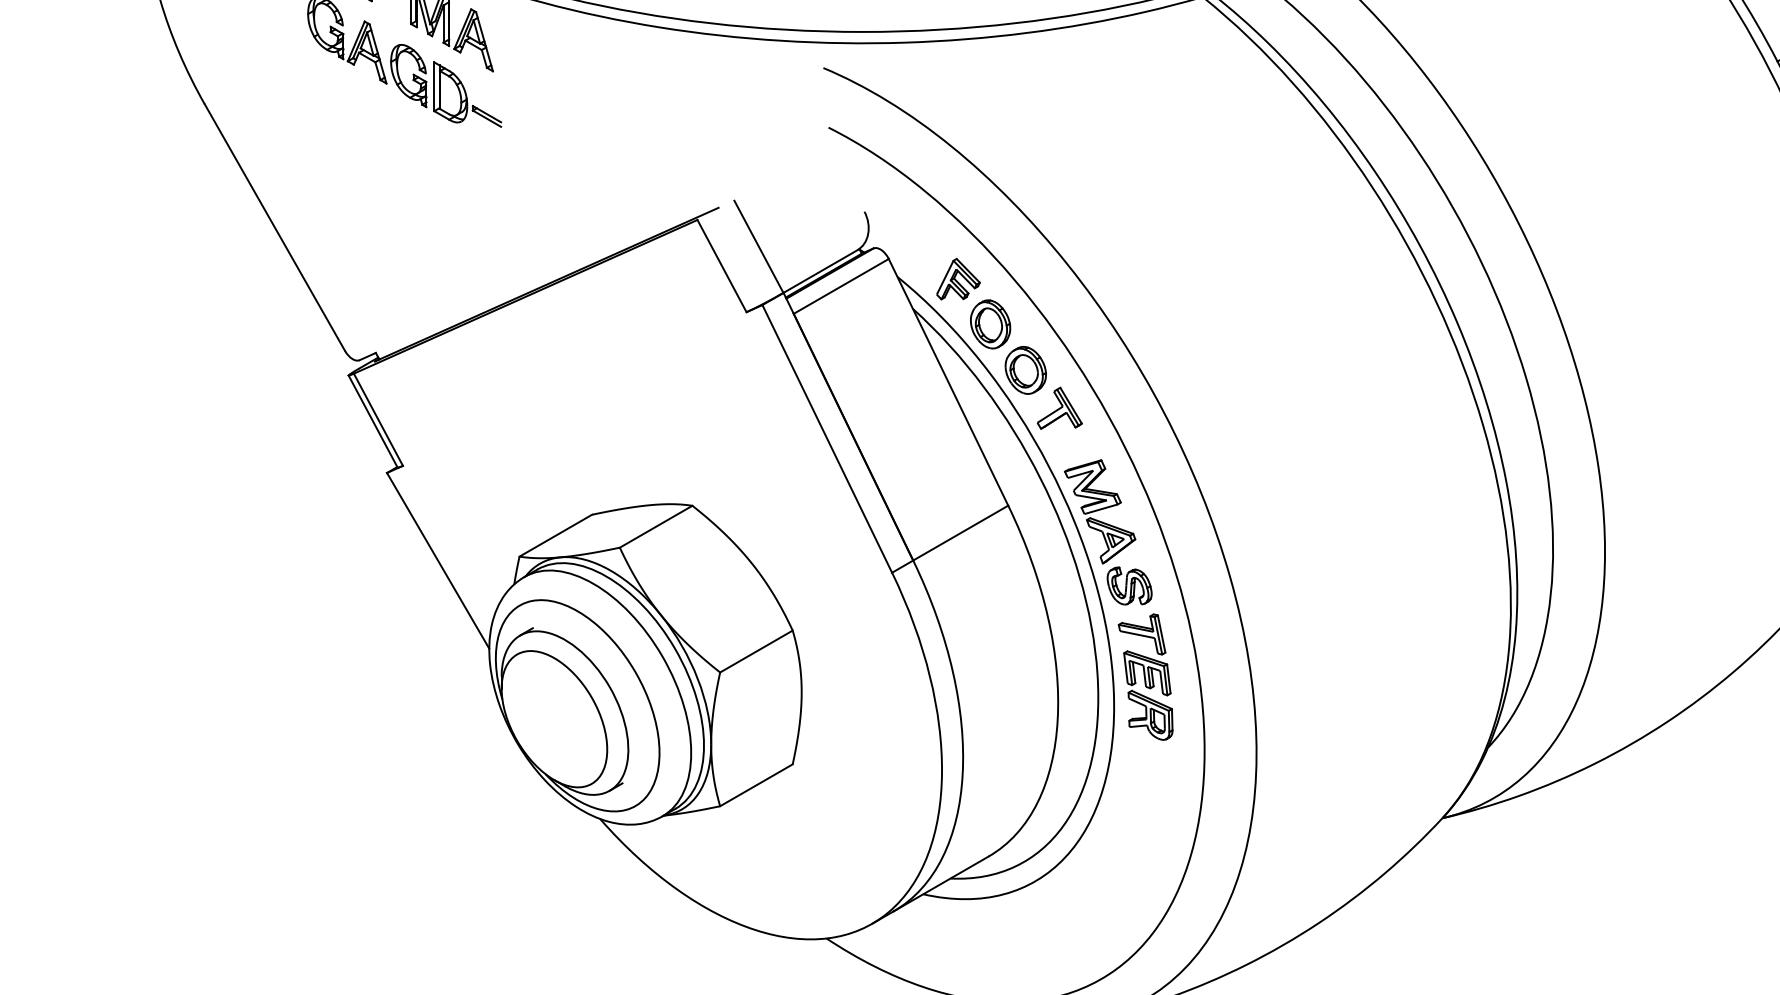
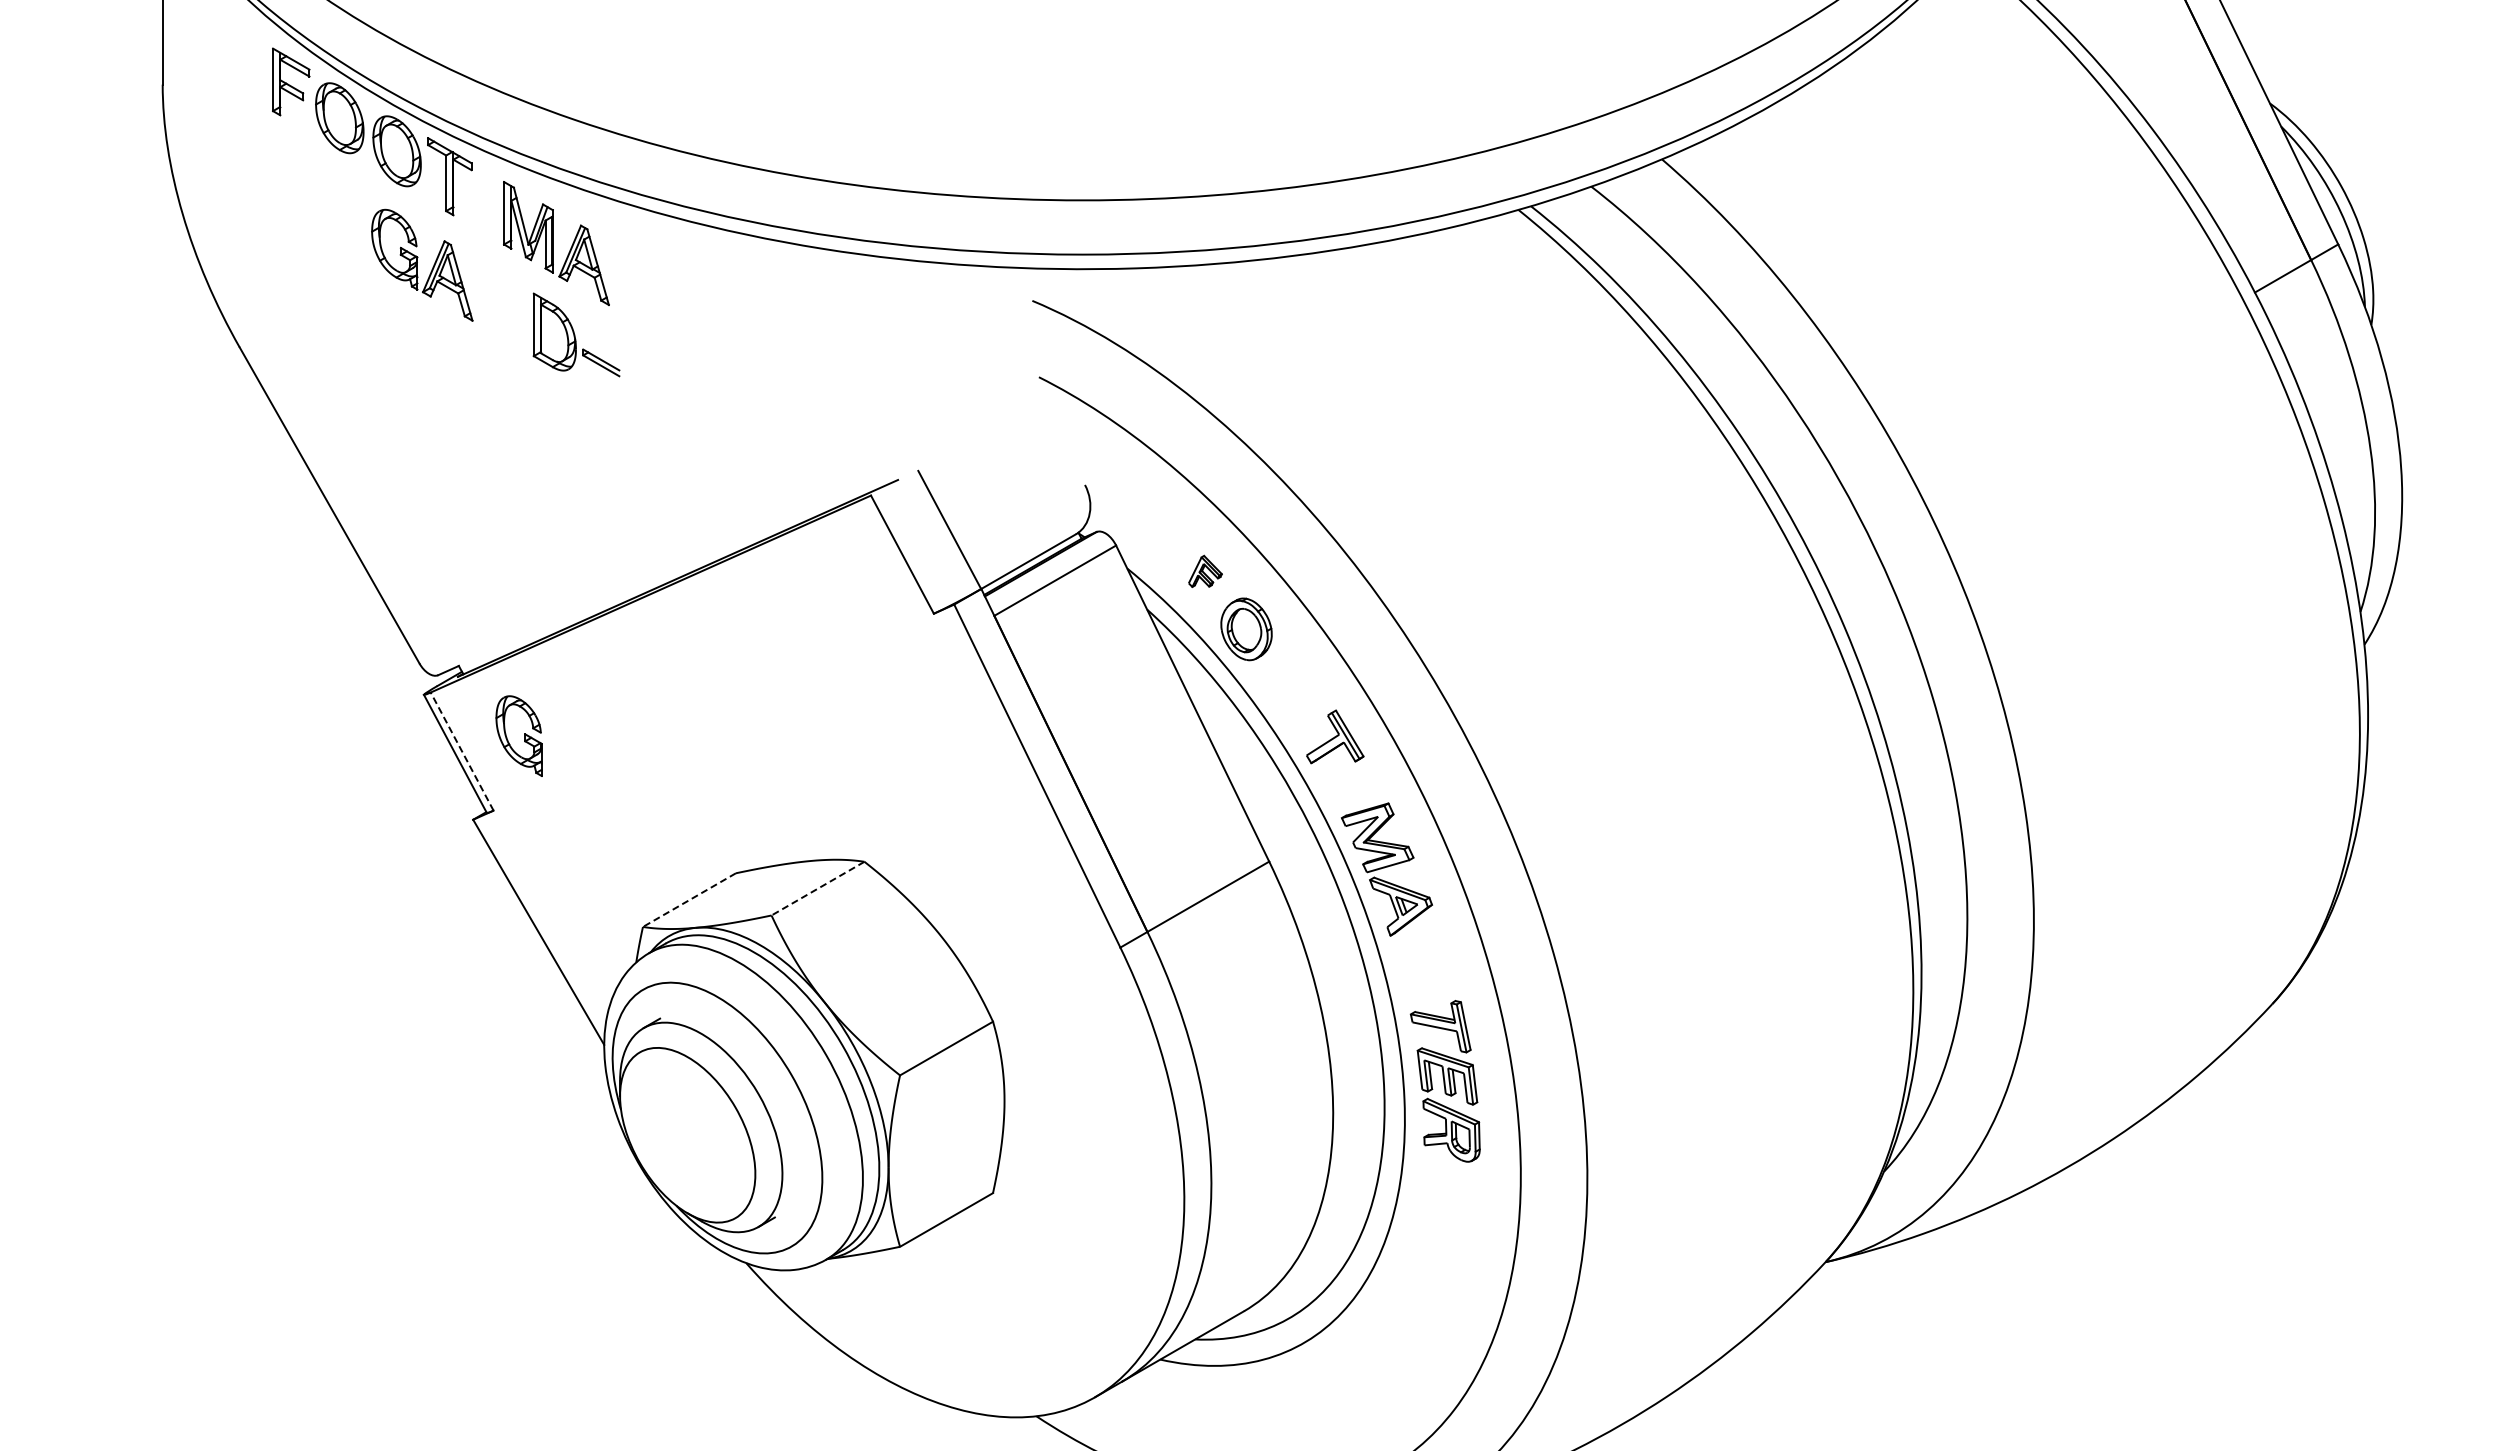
part: (408, 75) -> (518, 735), moved
part: (958, 279) -> (1205, 571), size x0.6
part: (1025, 370) -> (1291, 688), removed
line: (378, 419) -> (462, 751), solid -> dashed
line: (656, 526) -> (818, 888), solid -> dashed
line: (555, 535) -> (689, 900), solid -> dashed
part: (1129, 585) -> (1424, 964), removed

